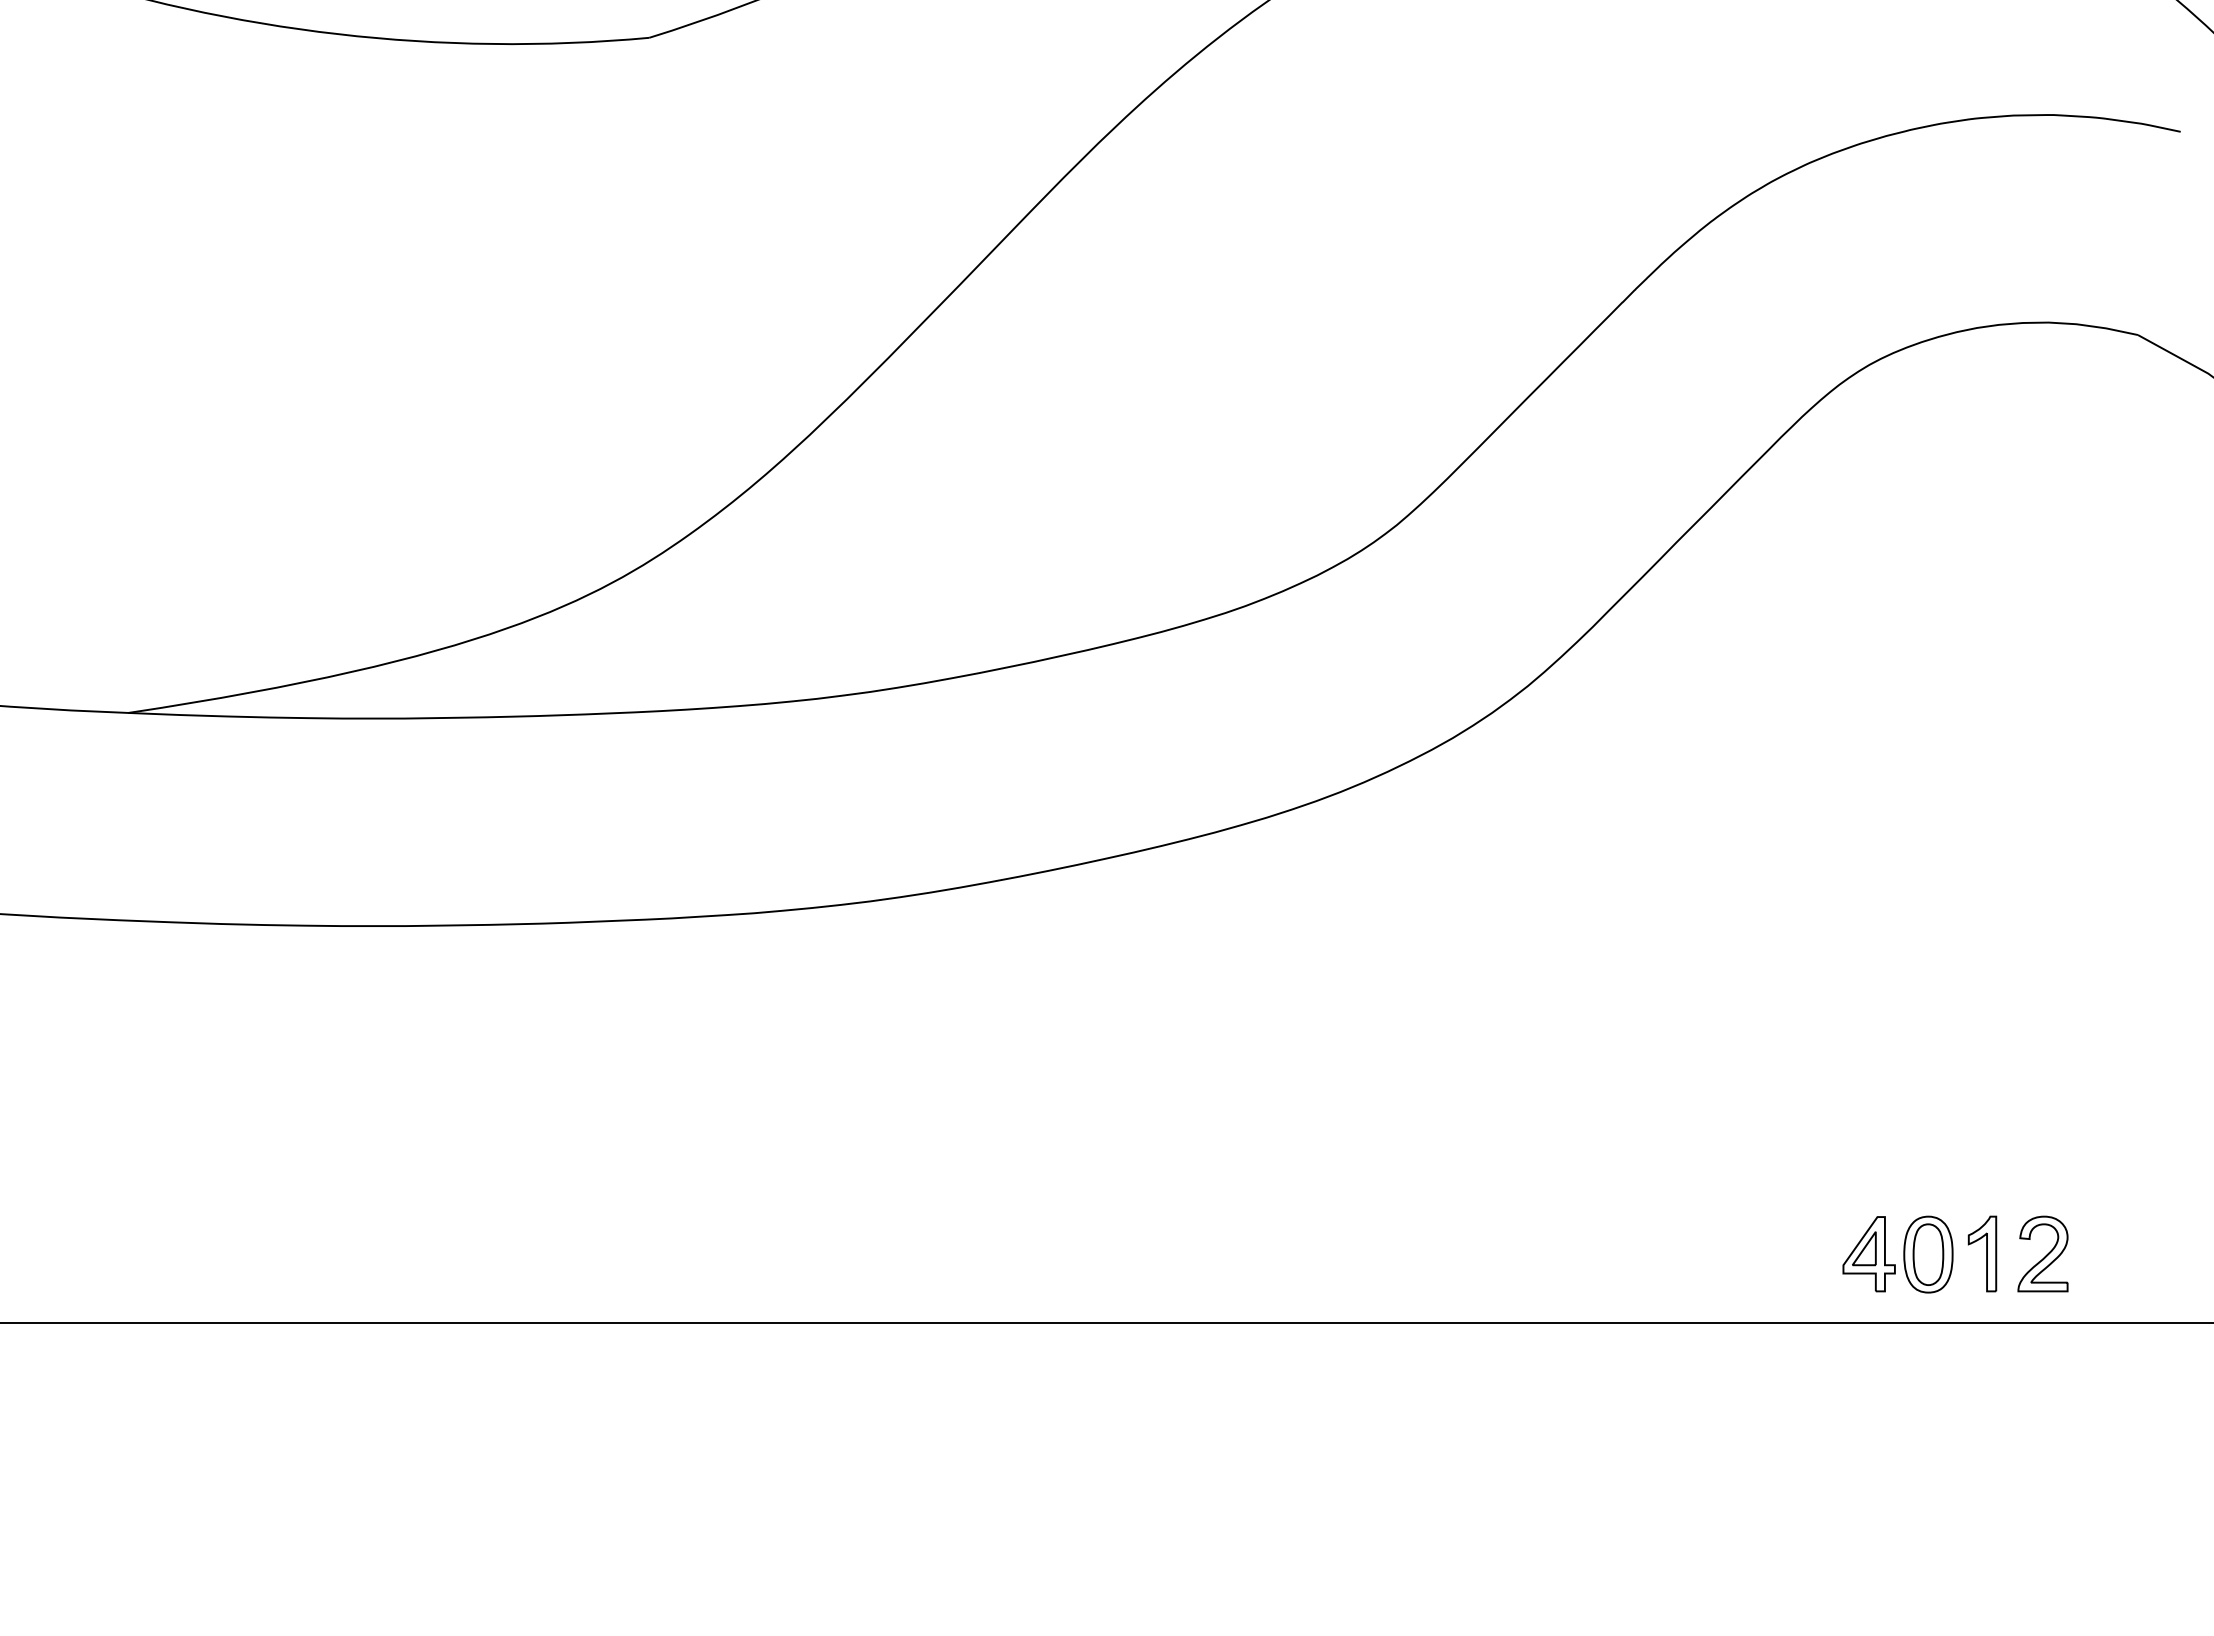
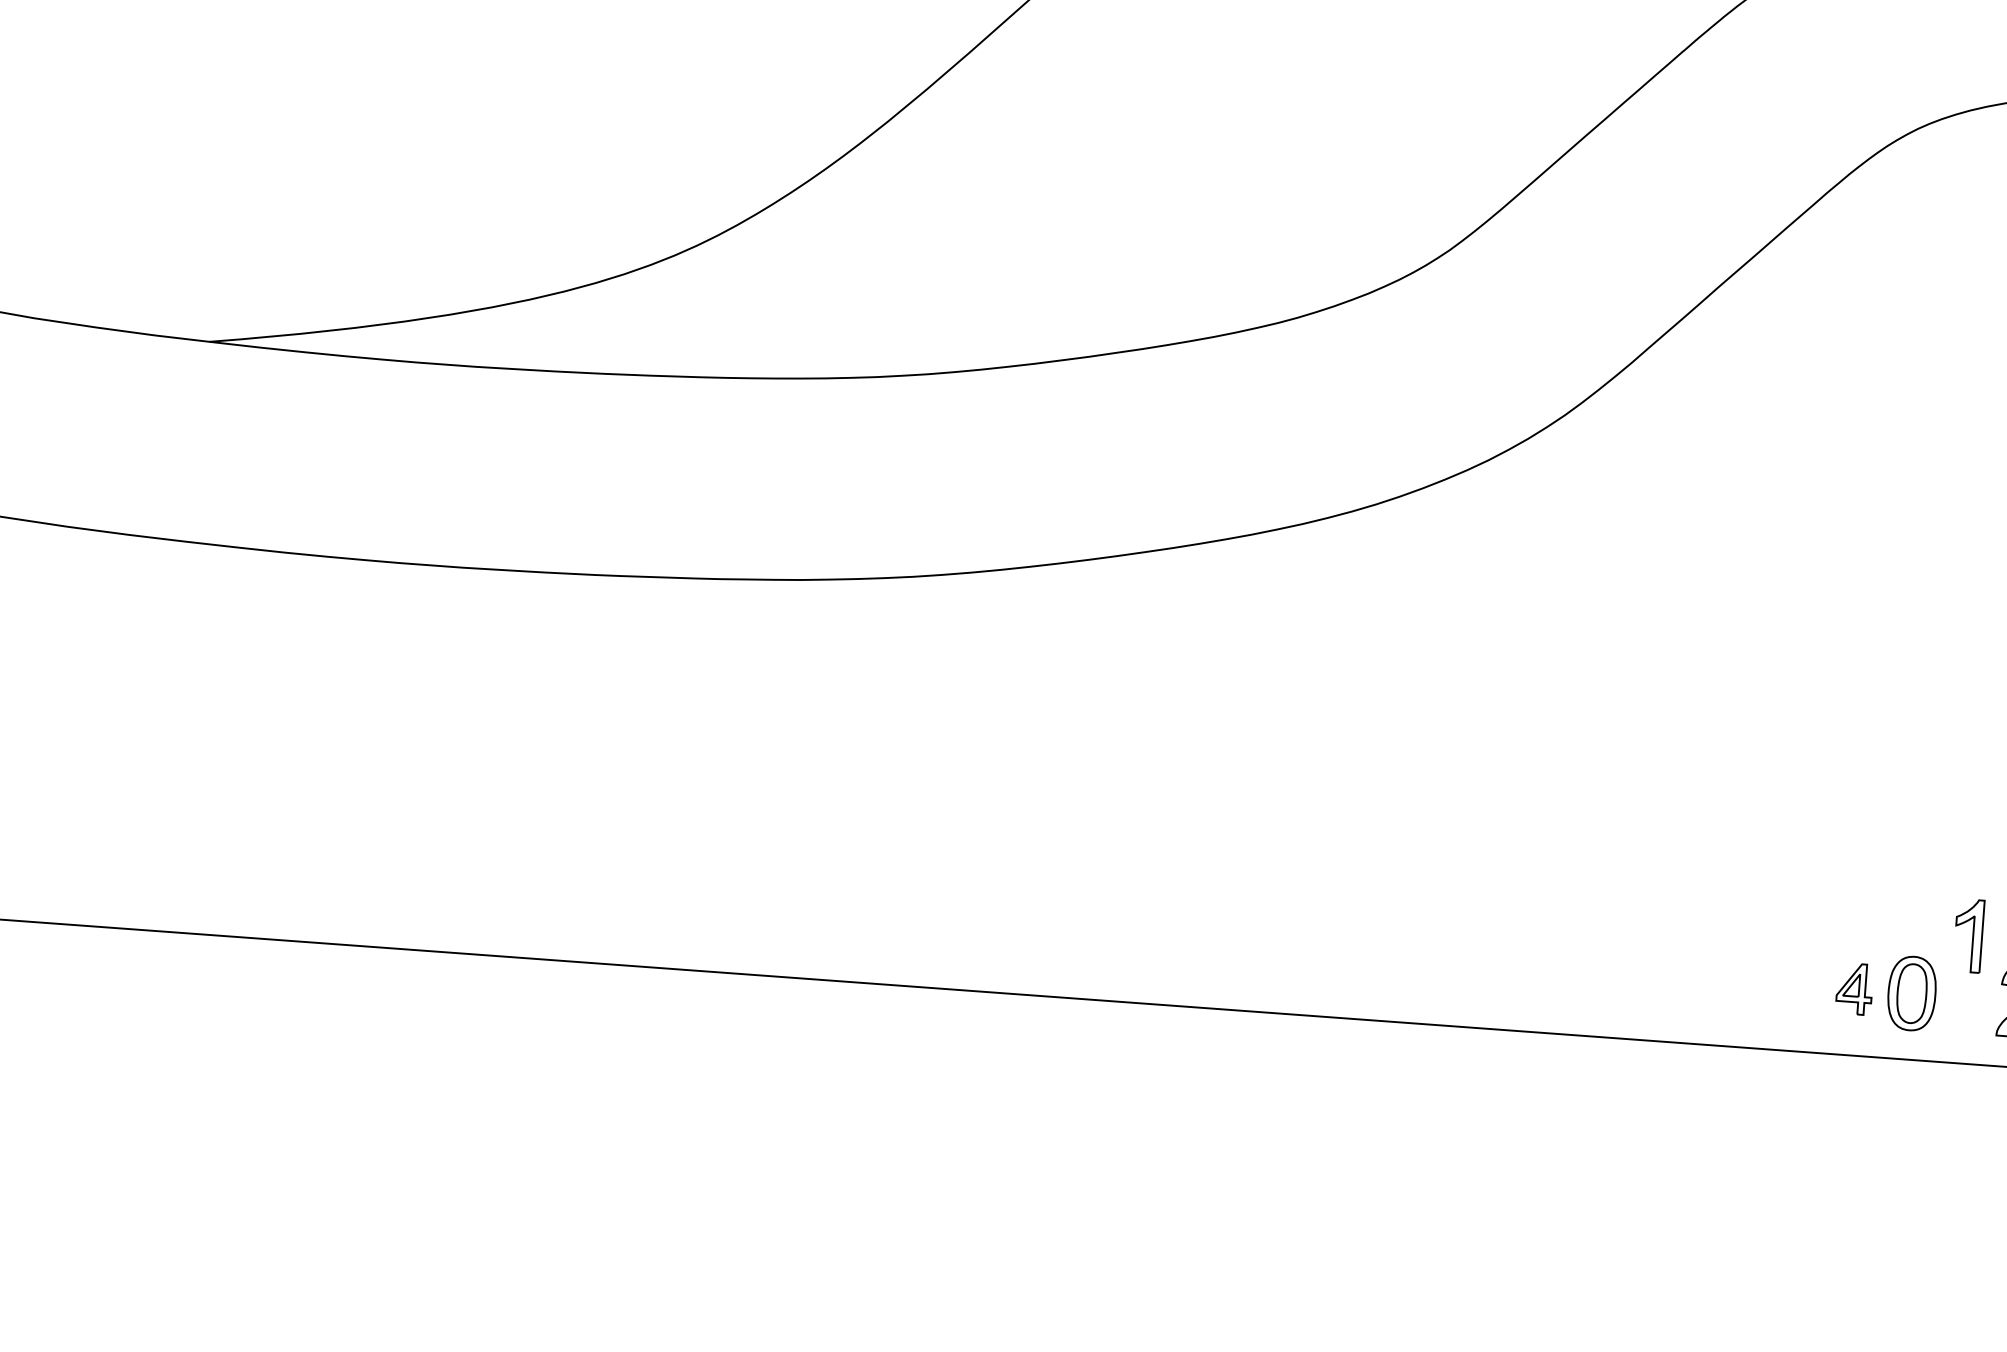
part: (1982, 1253) -> (1968, 935), moved
part: (1868, 1254) -> (1854, 989), size x0.7

